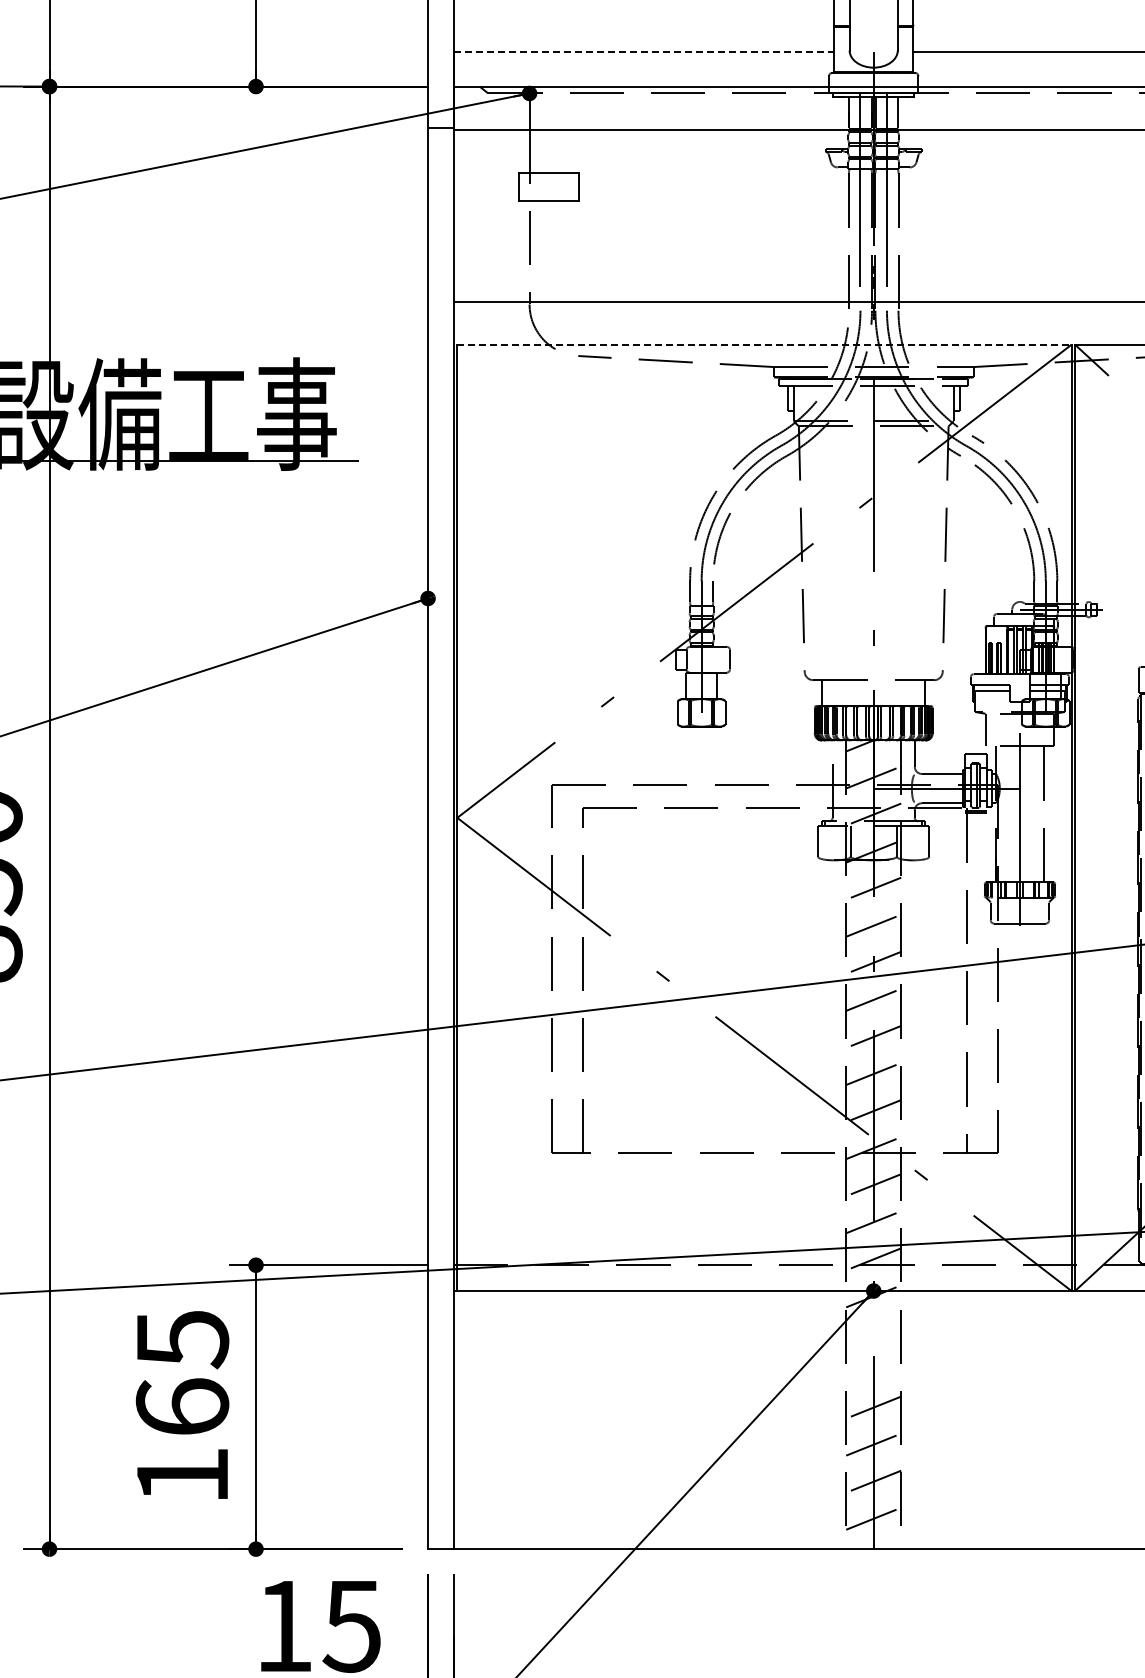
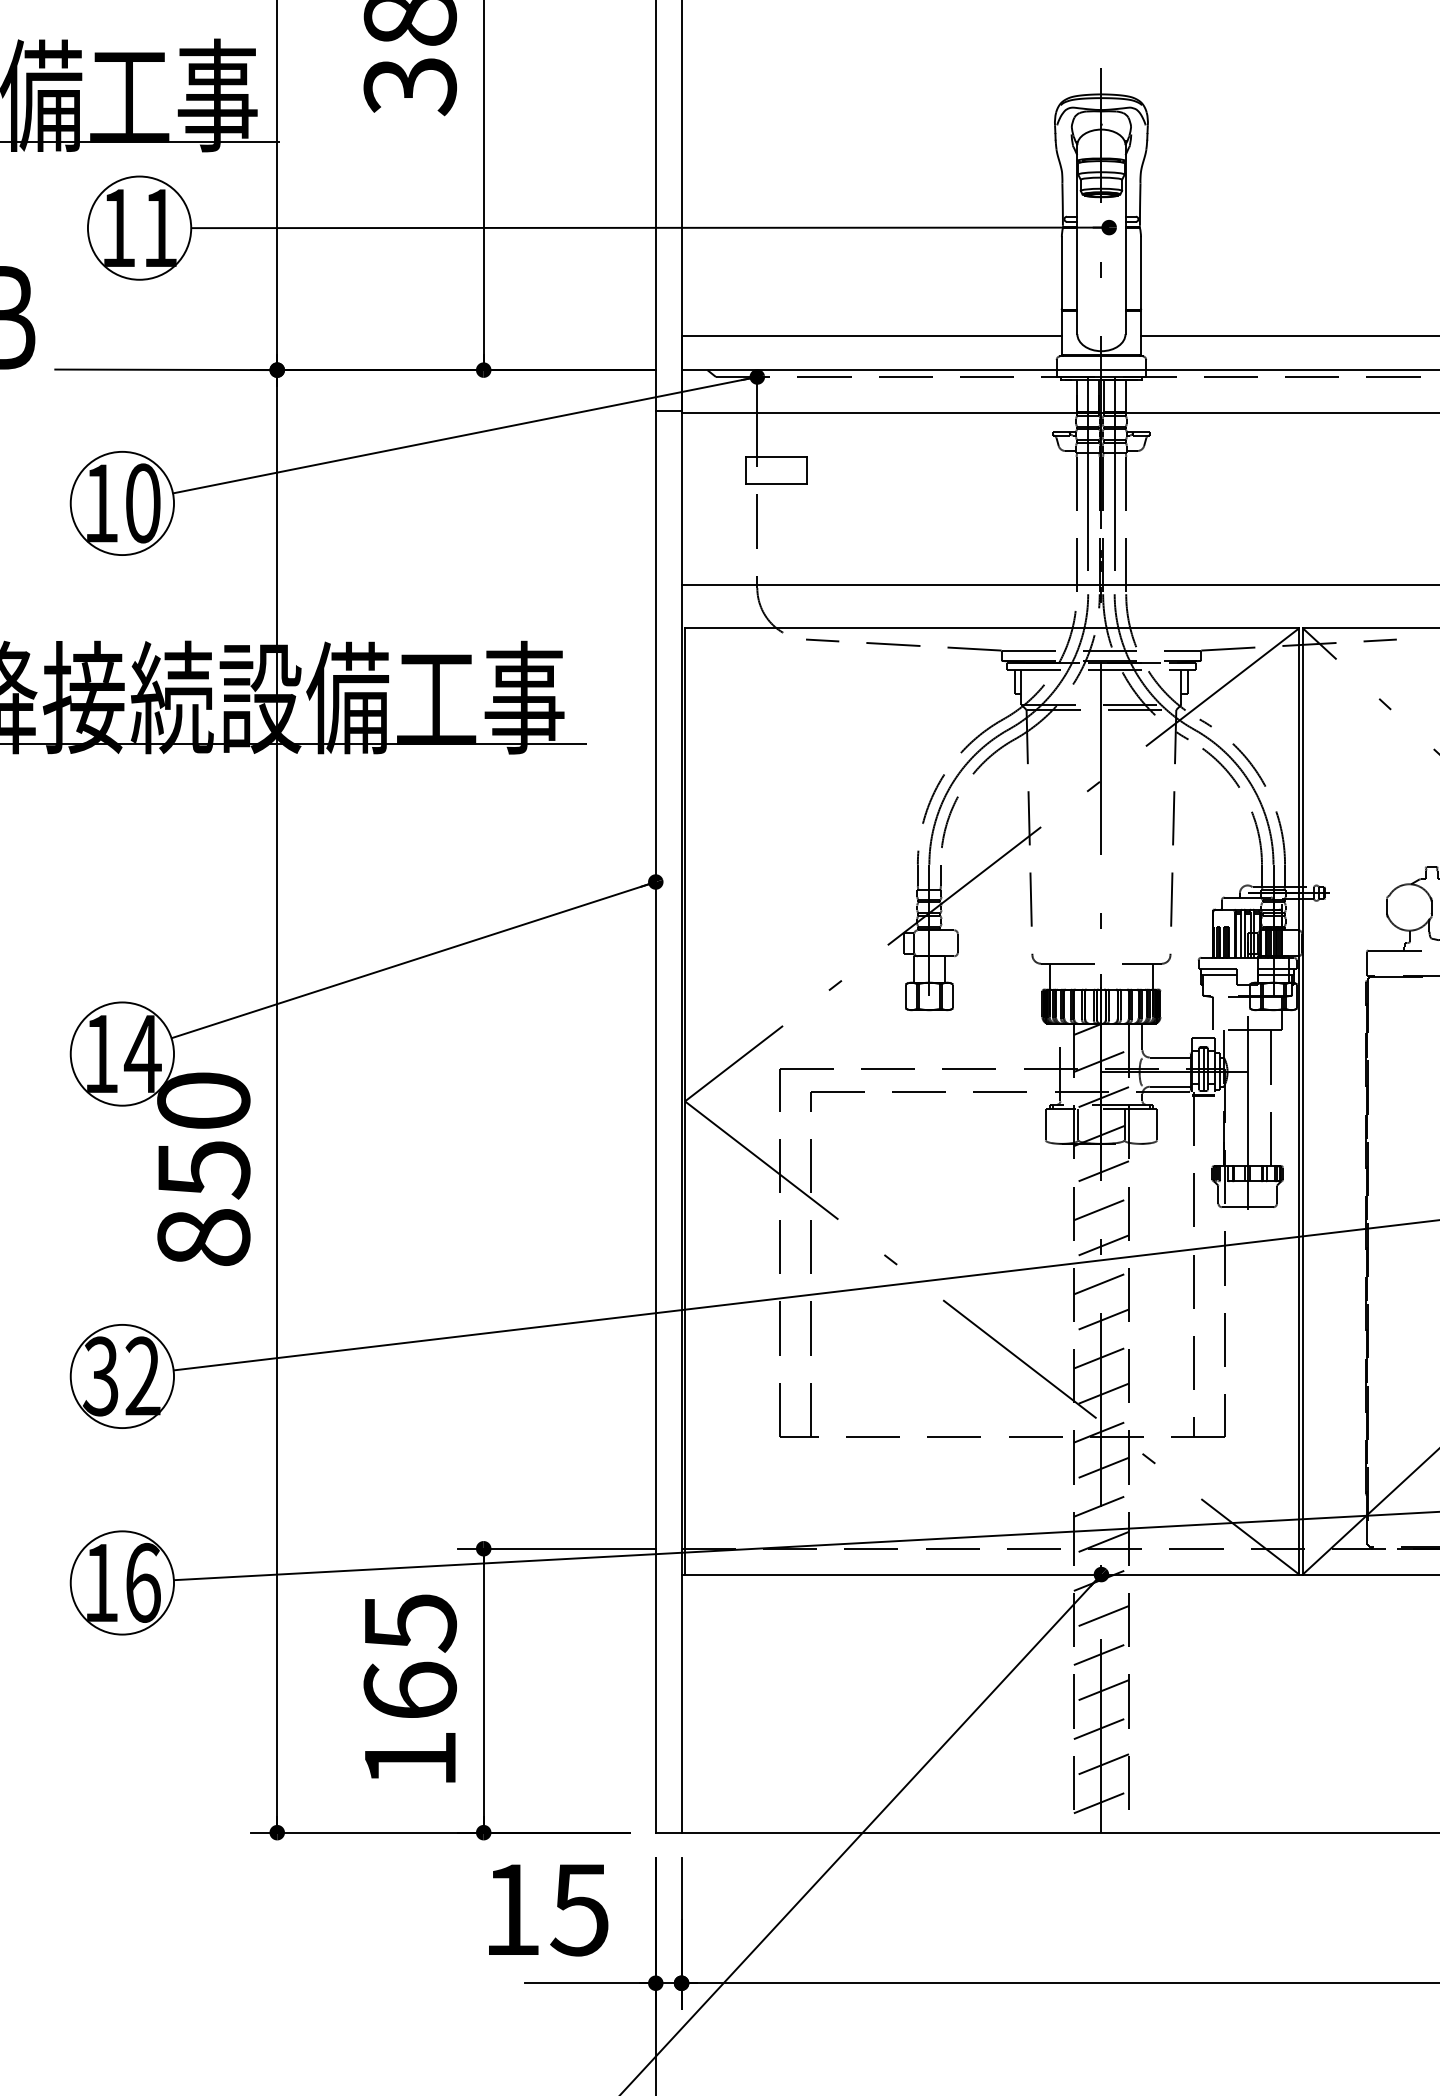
line: (644, 51) -> (872, 335), dashed -> solid
line: (764, 344) -> (992, 628), dashed -> solid
line: (872, 1332) -> (1100, 1616), added
line: (872, 1370) -> (1100, 1654), added

